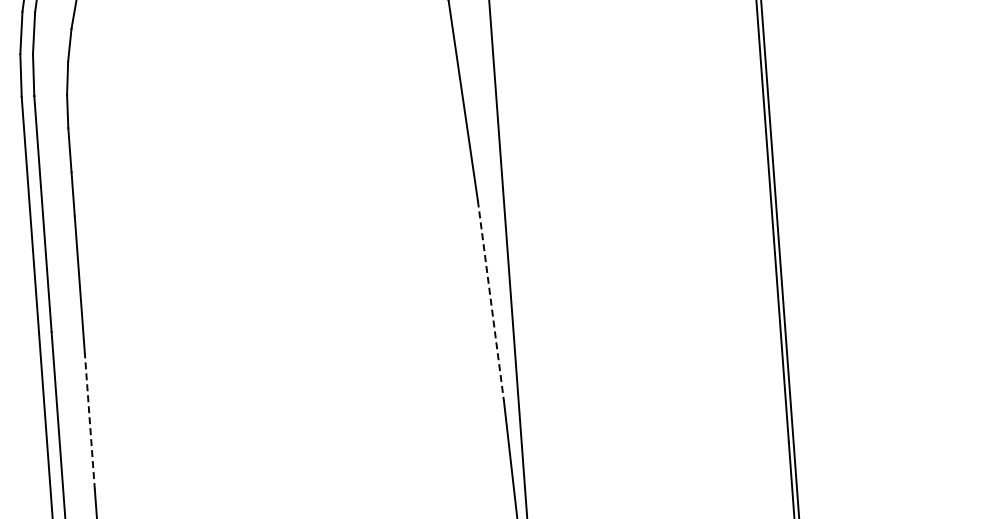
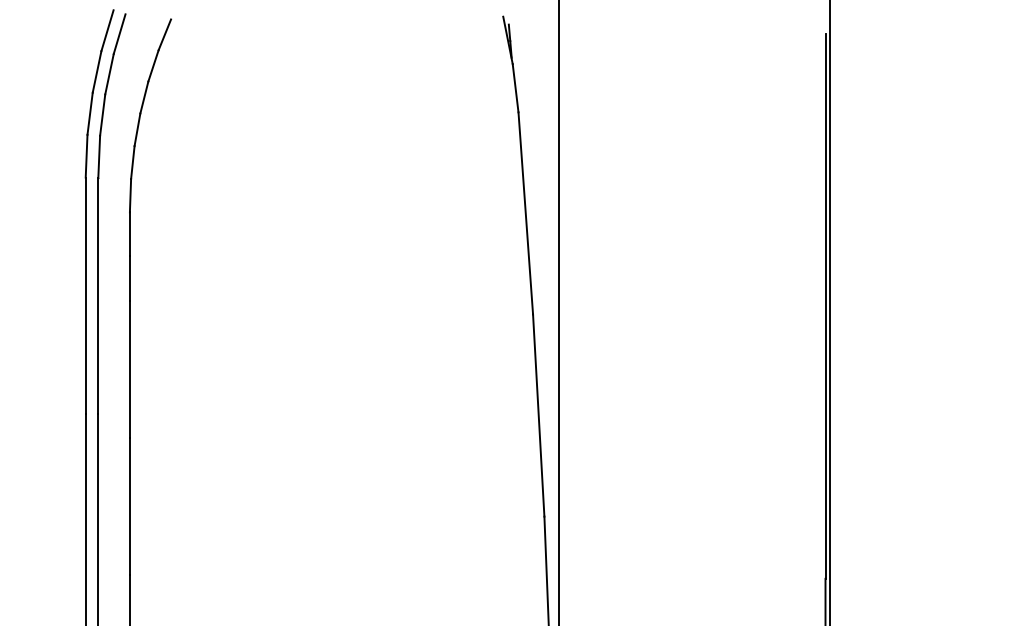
line: (490, 301) -> (538, 416), dashed -> solid
line: (89, 421) -> (129, 506), dashed -> solid

